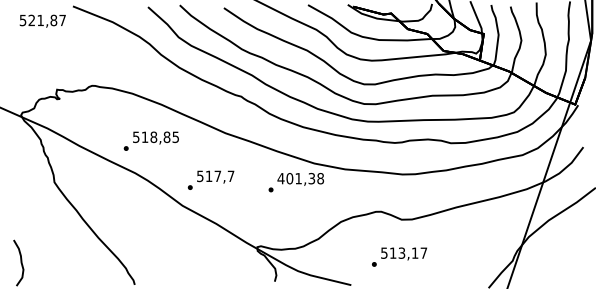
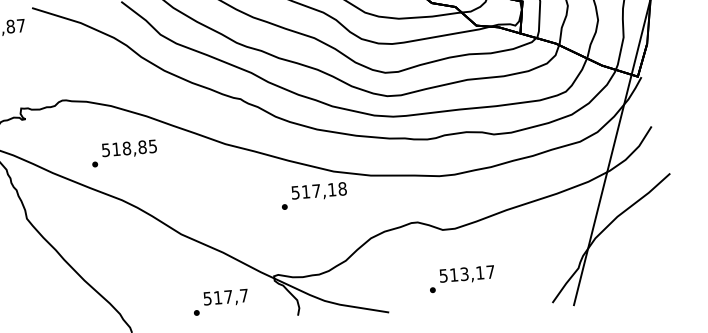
text: (150, 140) -> (123, 152), moved
text: (296, 178) -> (313, 191), 401,38 -> 517,18
text: (210, 179) -> (220, 301), moved
text: (399, 256) -> (461, 278), moved

